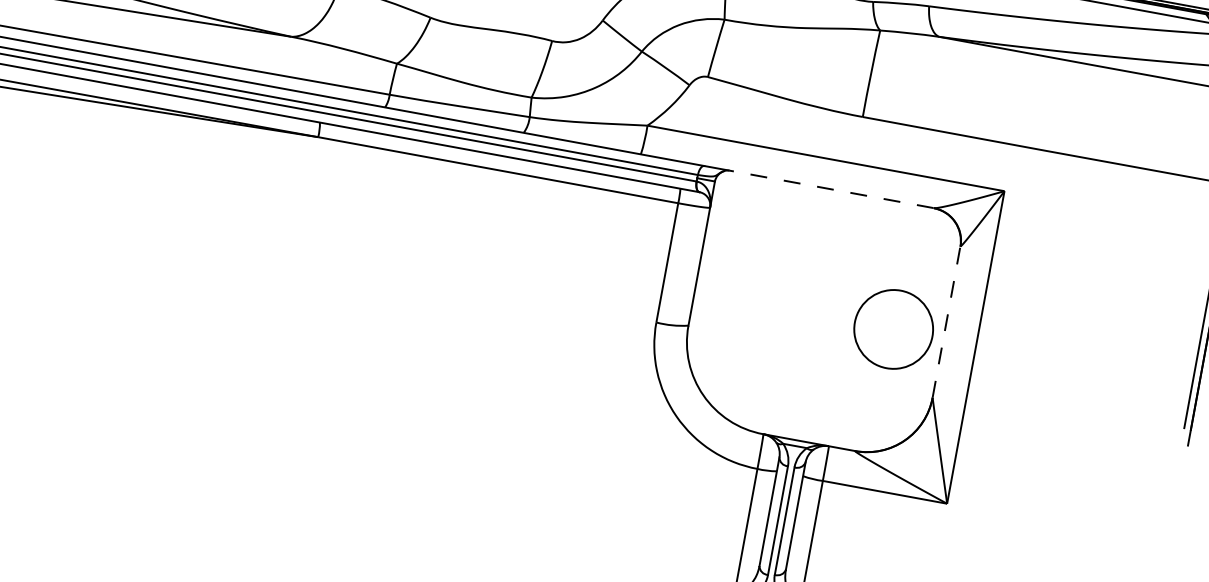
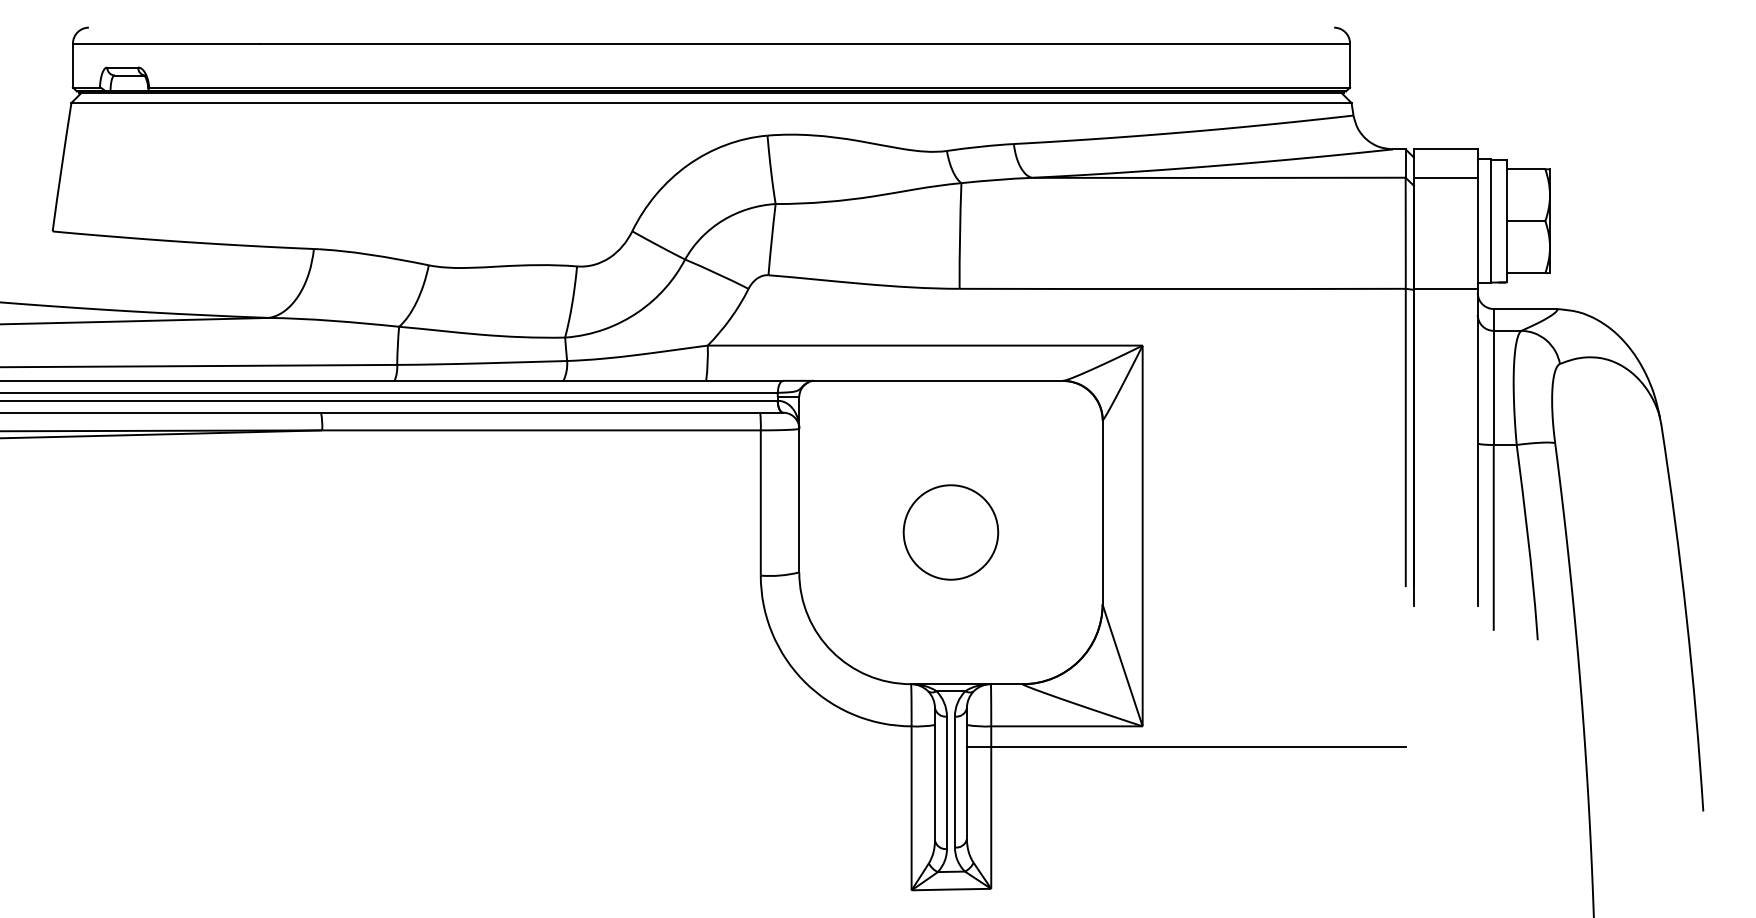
line: (831, 189) -> (938, 380), dashed -> solid
line: (946, 322) -> (1102, 512), dashed -> solid
circle: (893, 329) -> (950, 532), moved
line: (979, 527) -> (1185, 747), added

